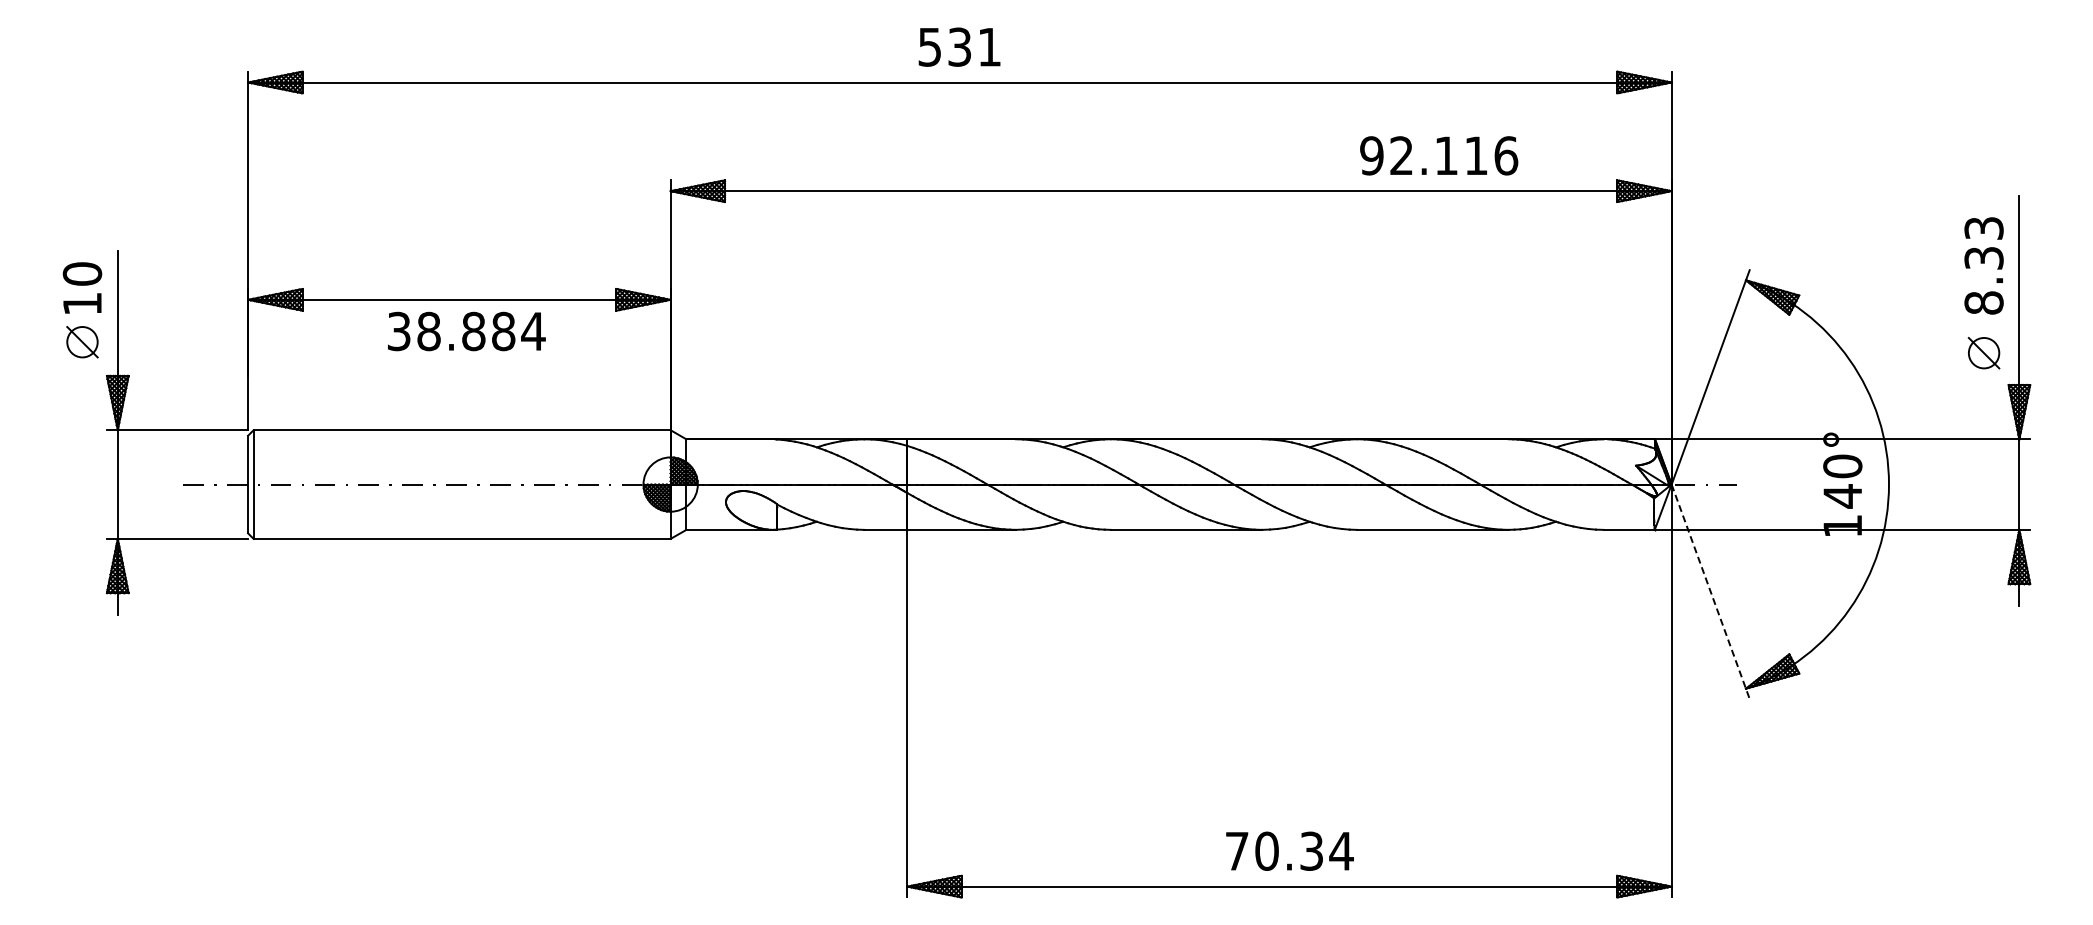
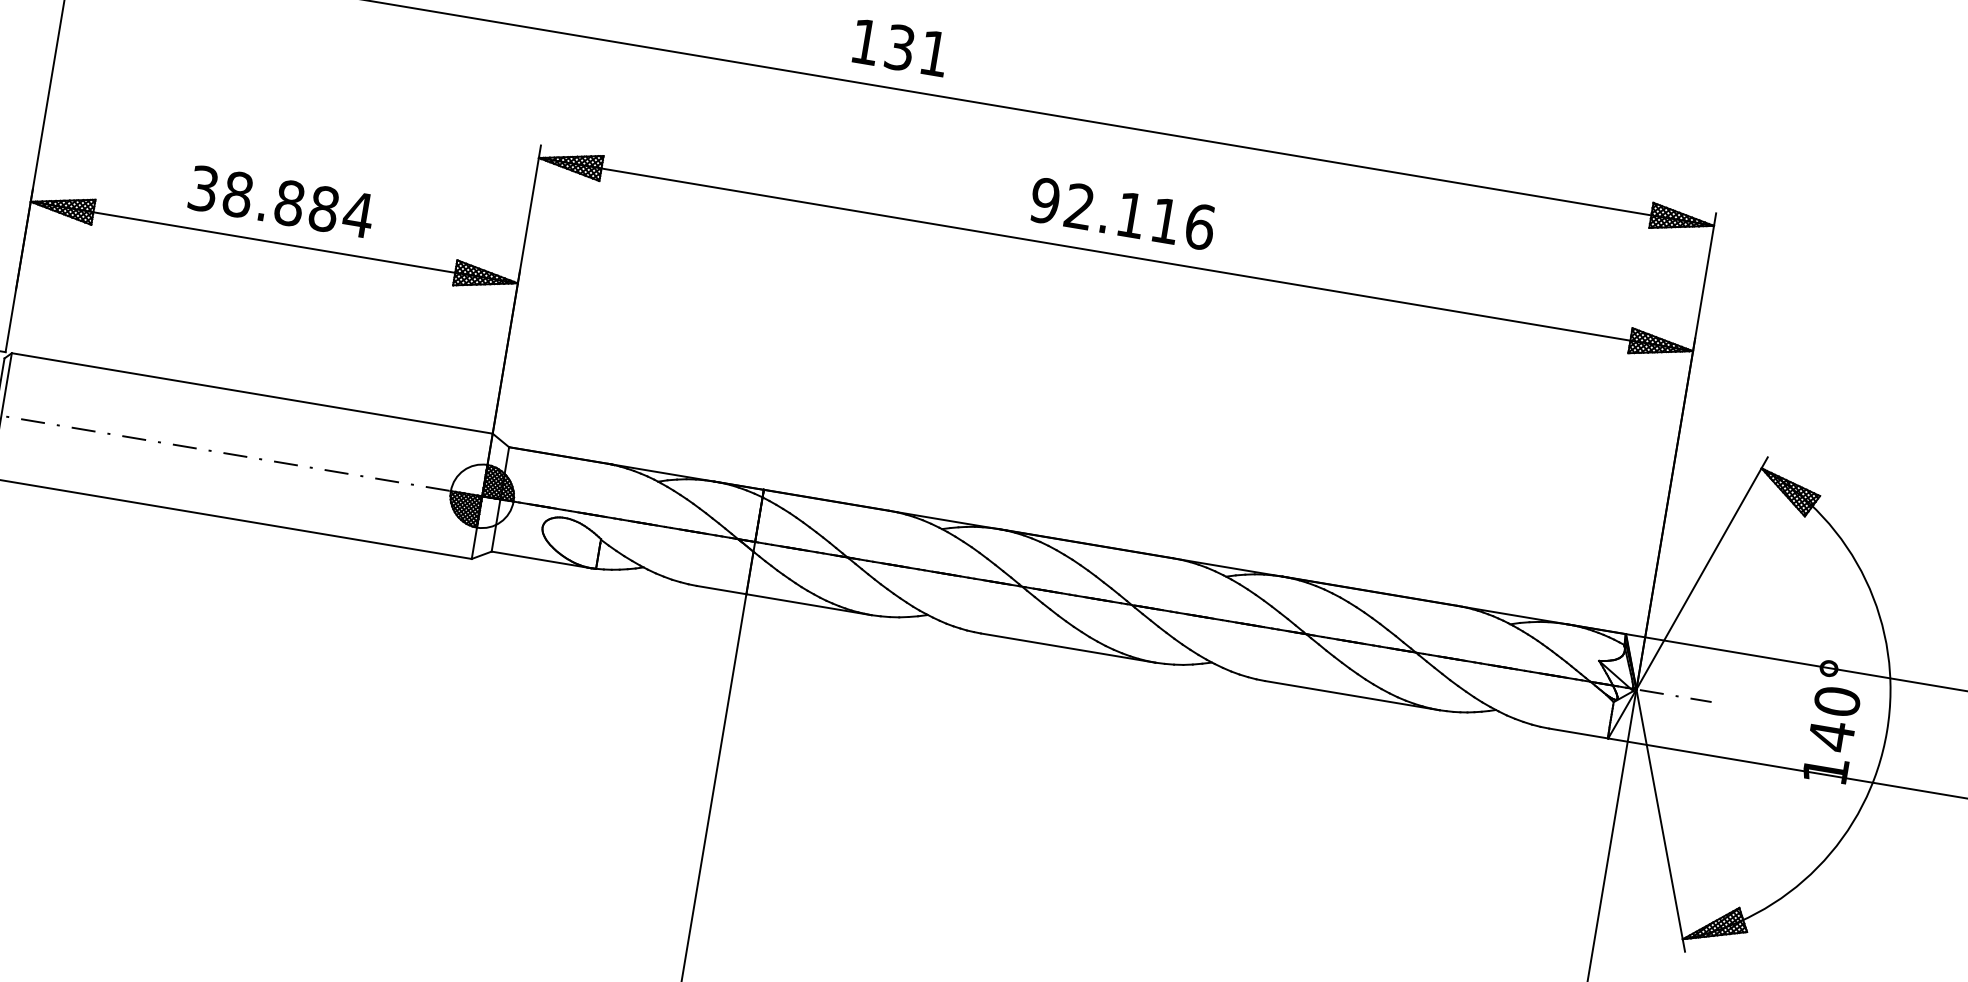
text: (929, 47) -> (865, 42), 531 -> 131
text: (1439, 155) -> (1123, 213), moved
text: (466, 331) -> (281, 201), moved
line: (1710, 592) -> (1660, 821), dashed -> solid

